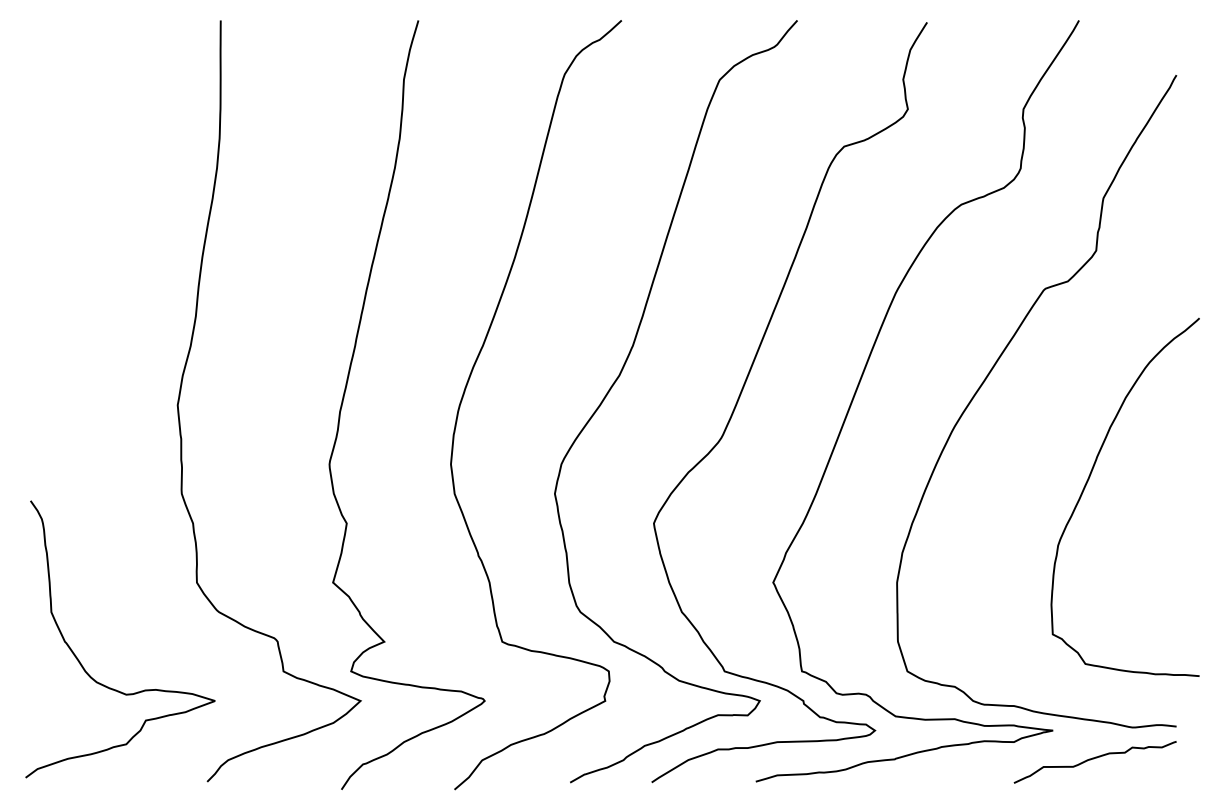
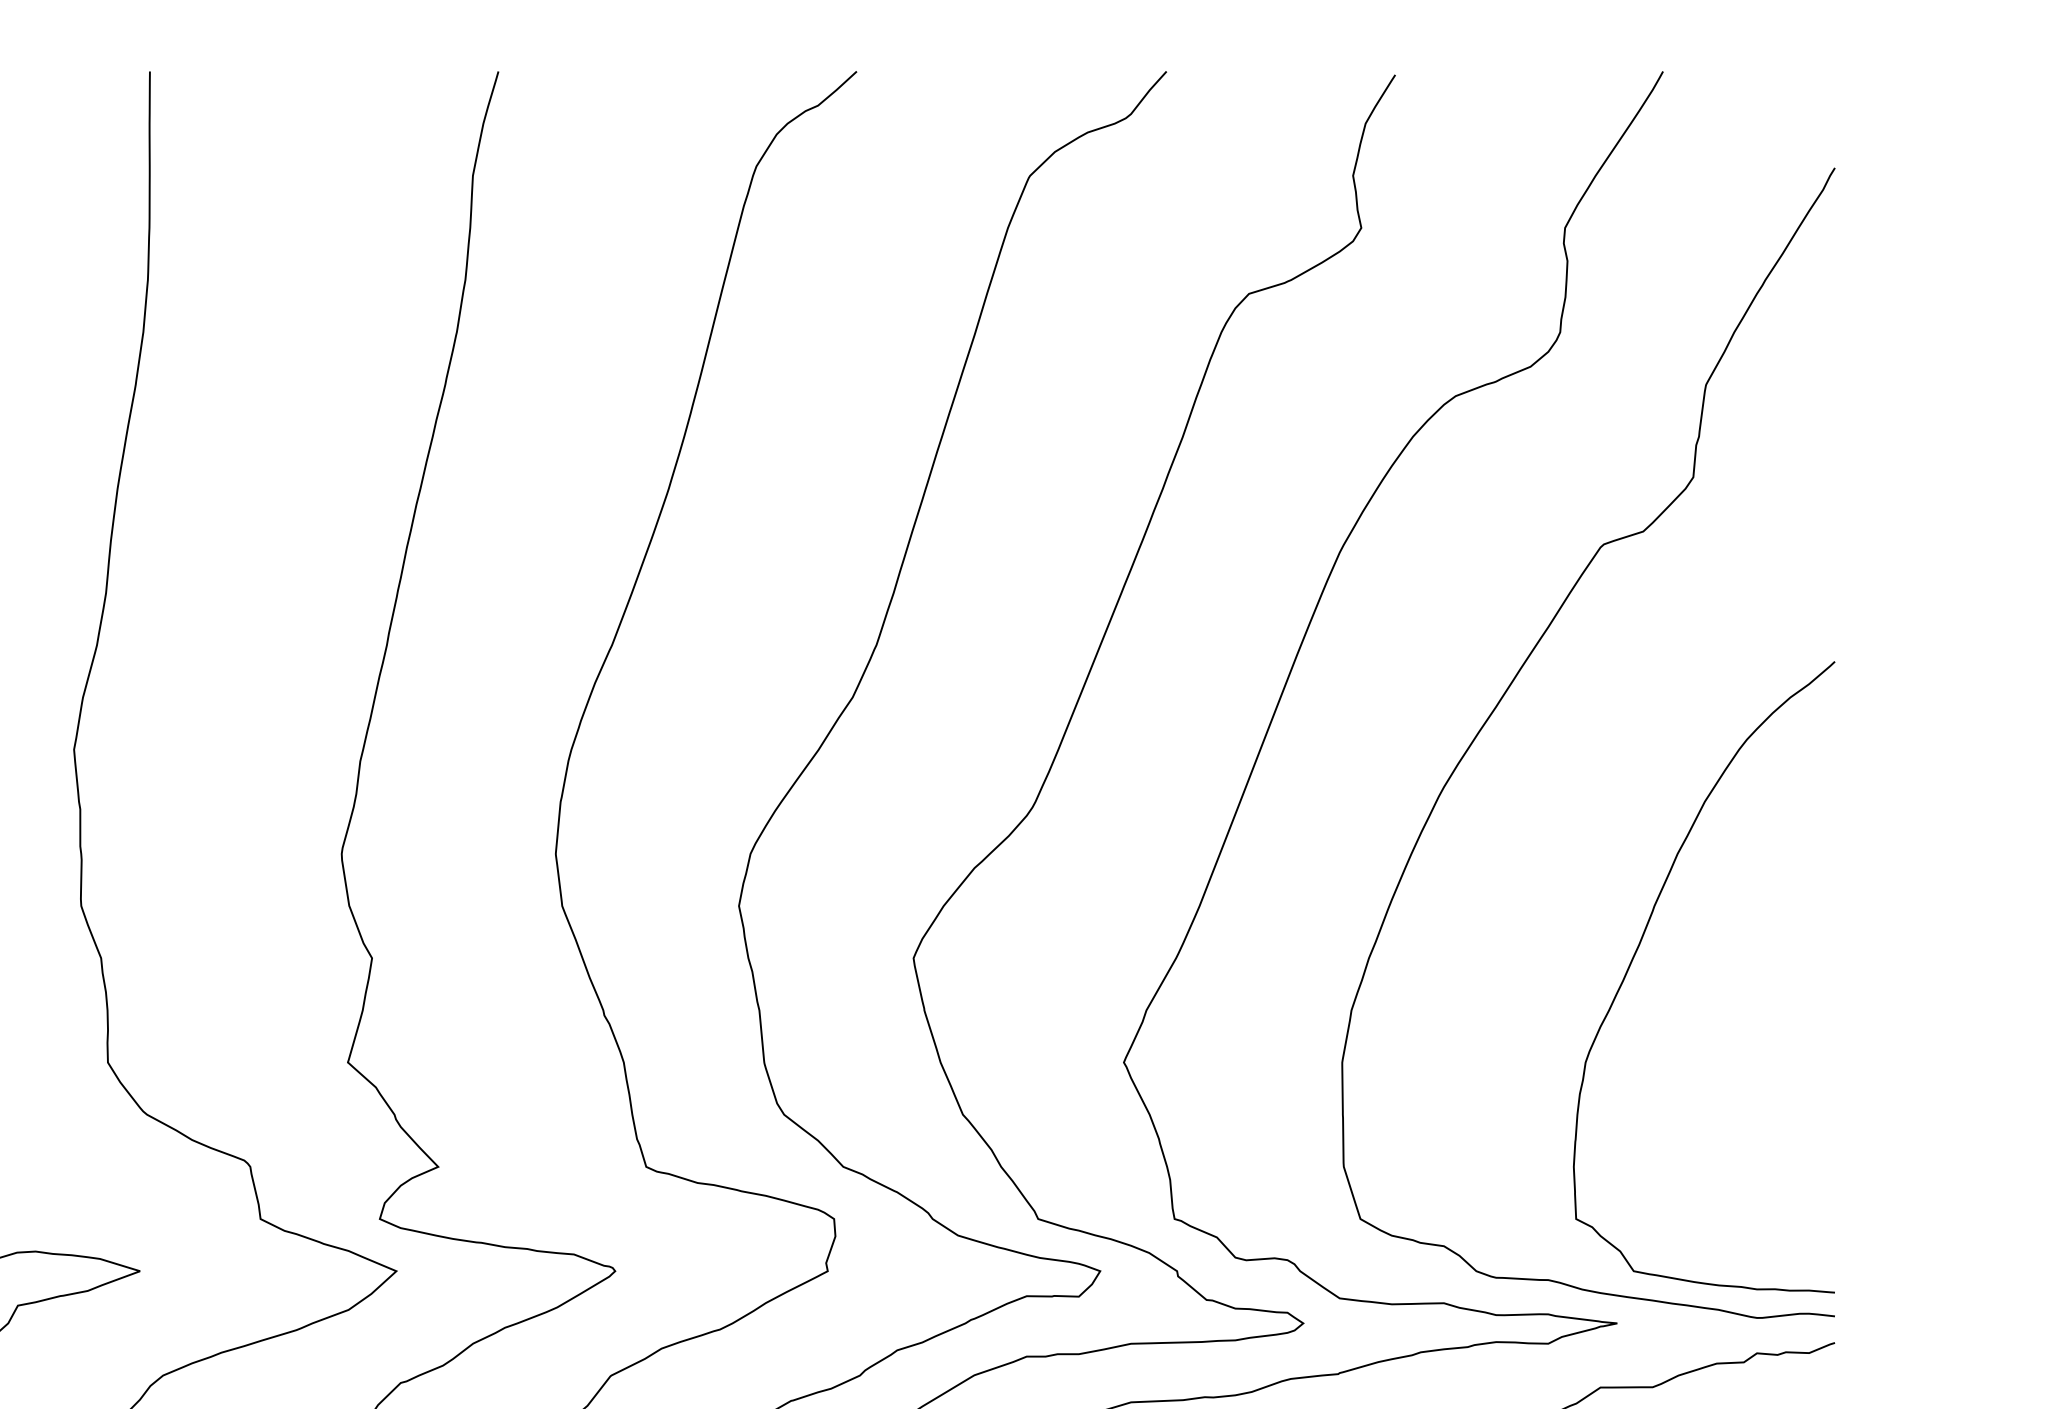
curve: (1089, 479) -> (1640, 945), moved

